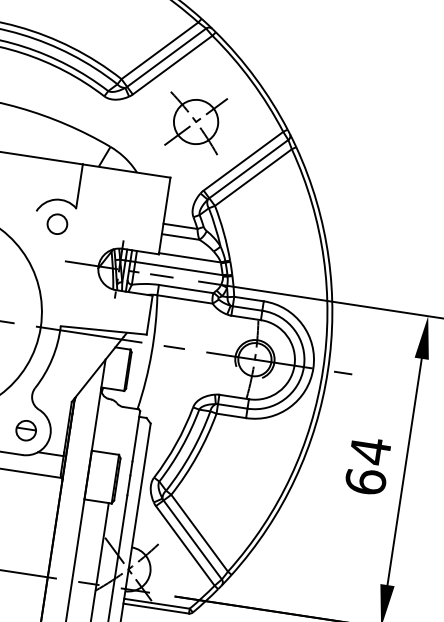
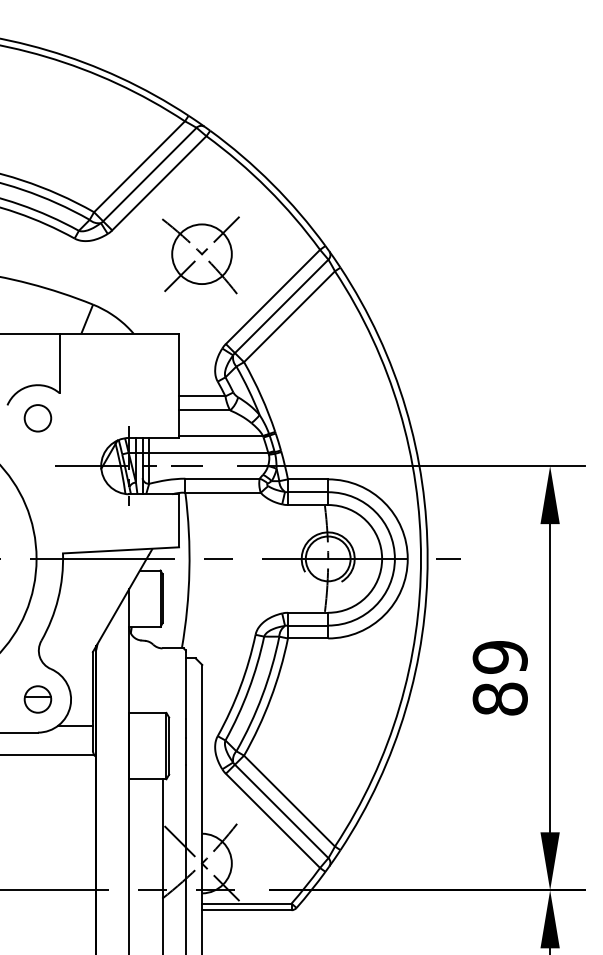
text: (367, 465) -> (499, 677), 64 -> 89

